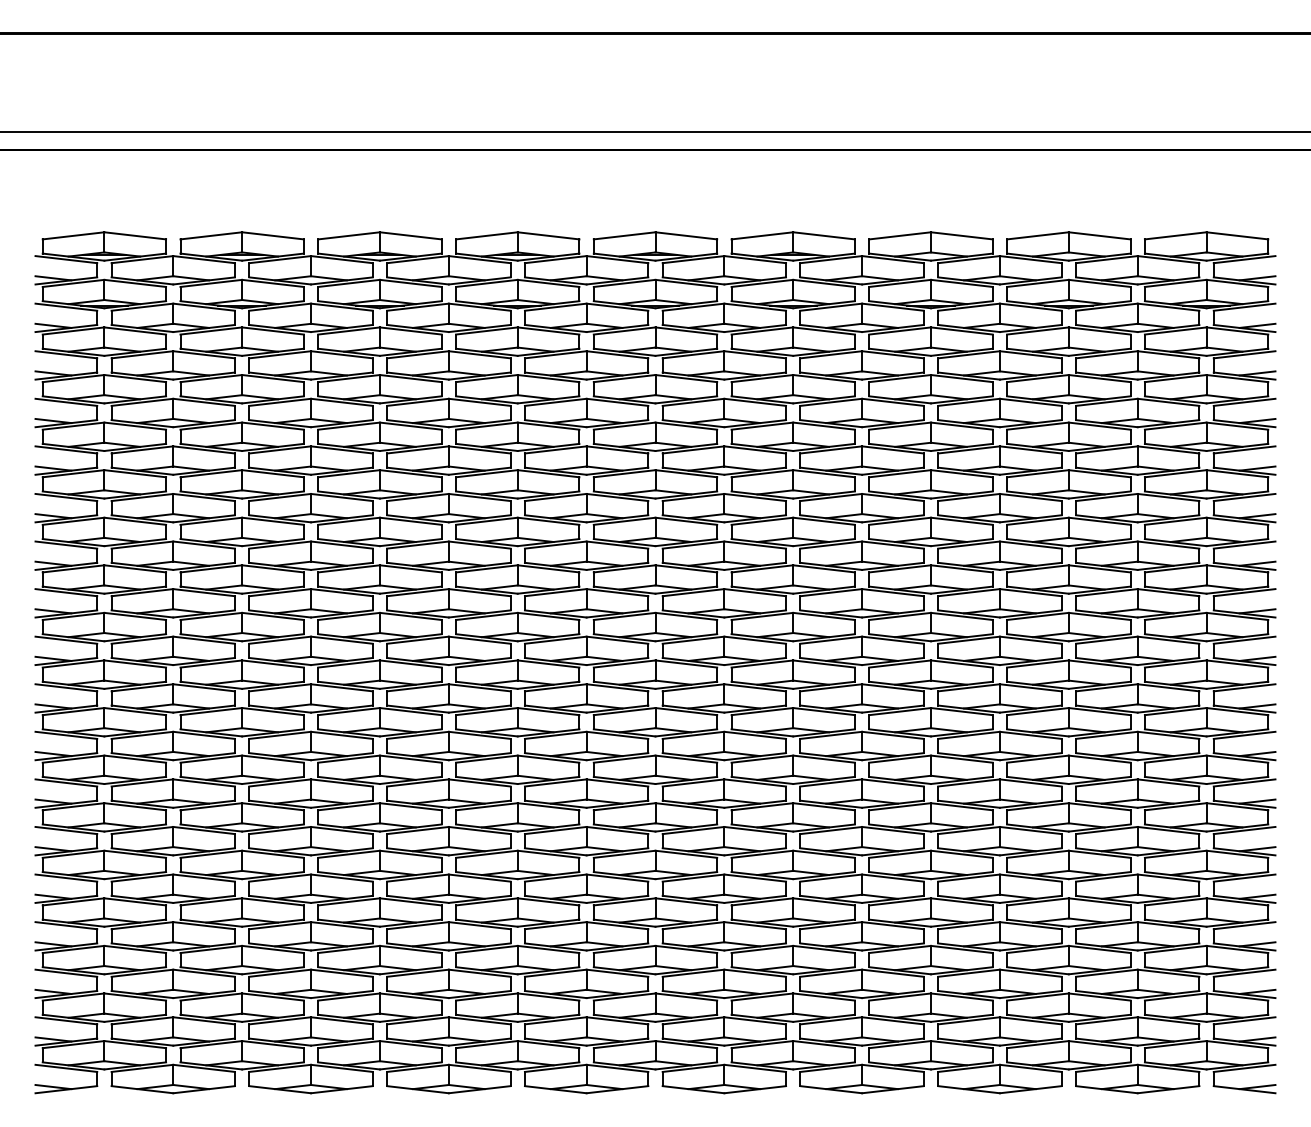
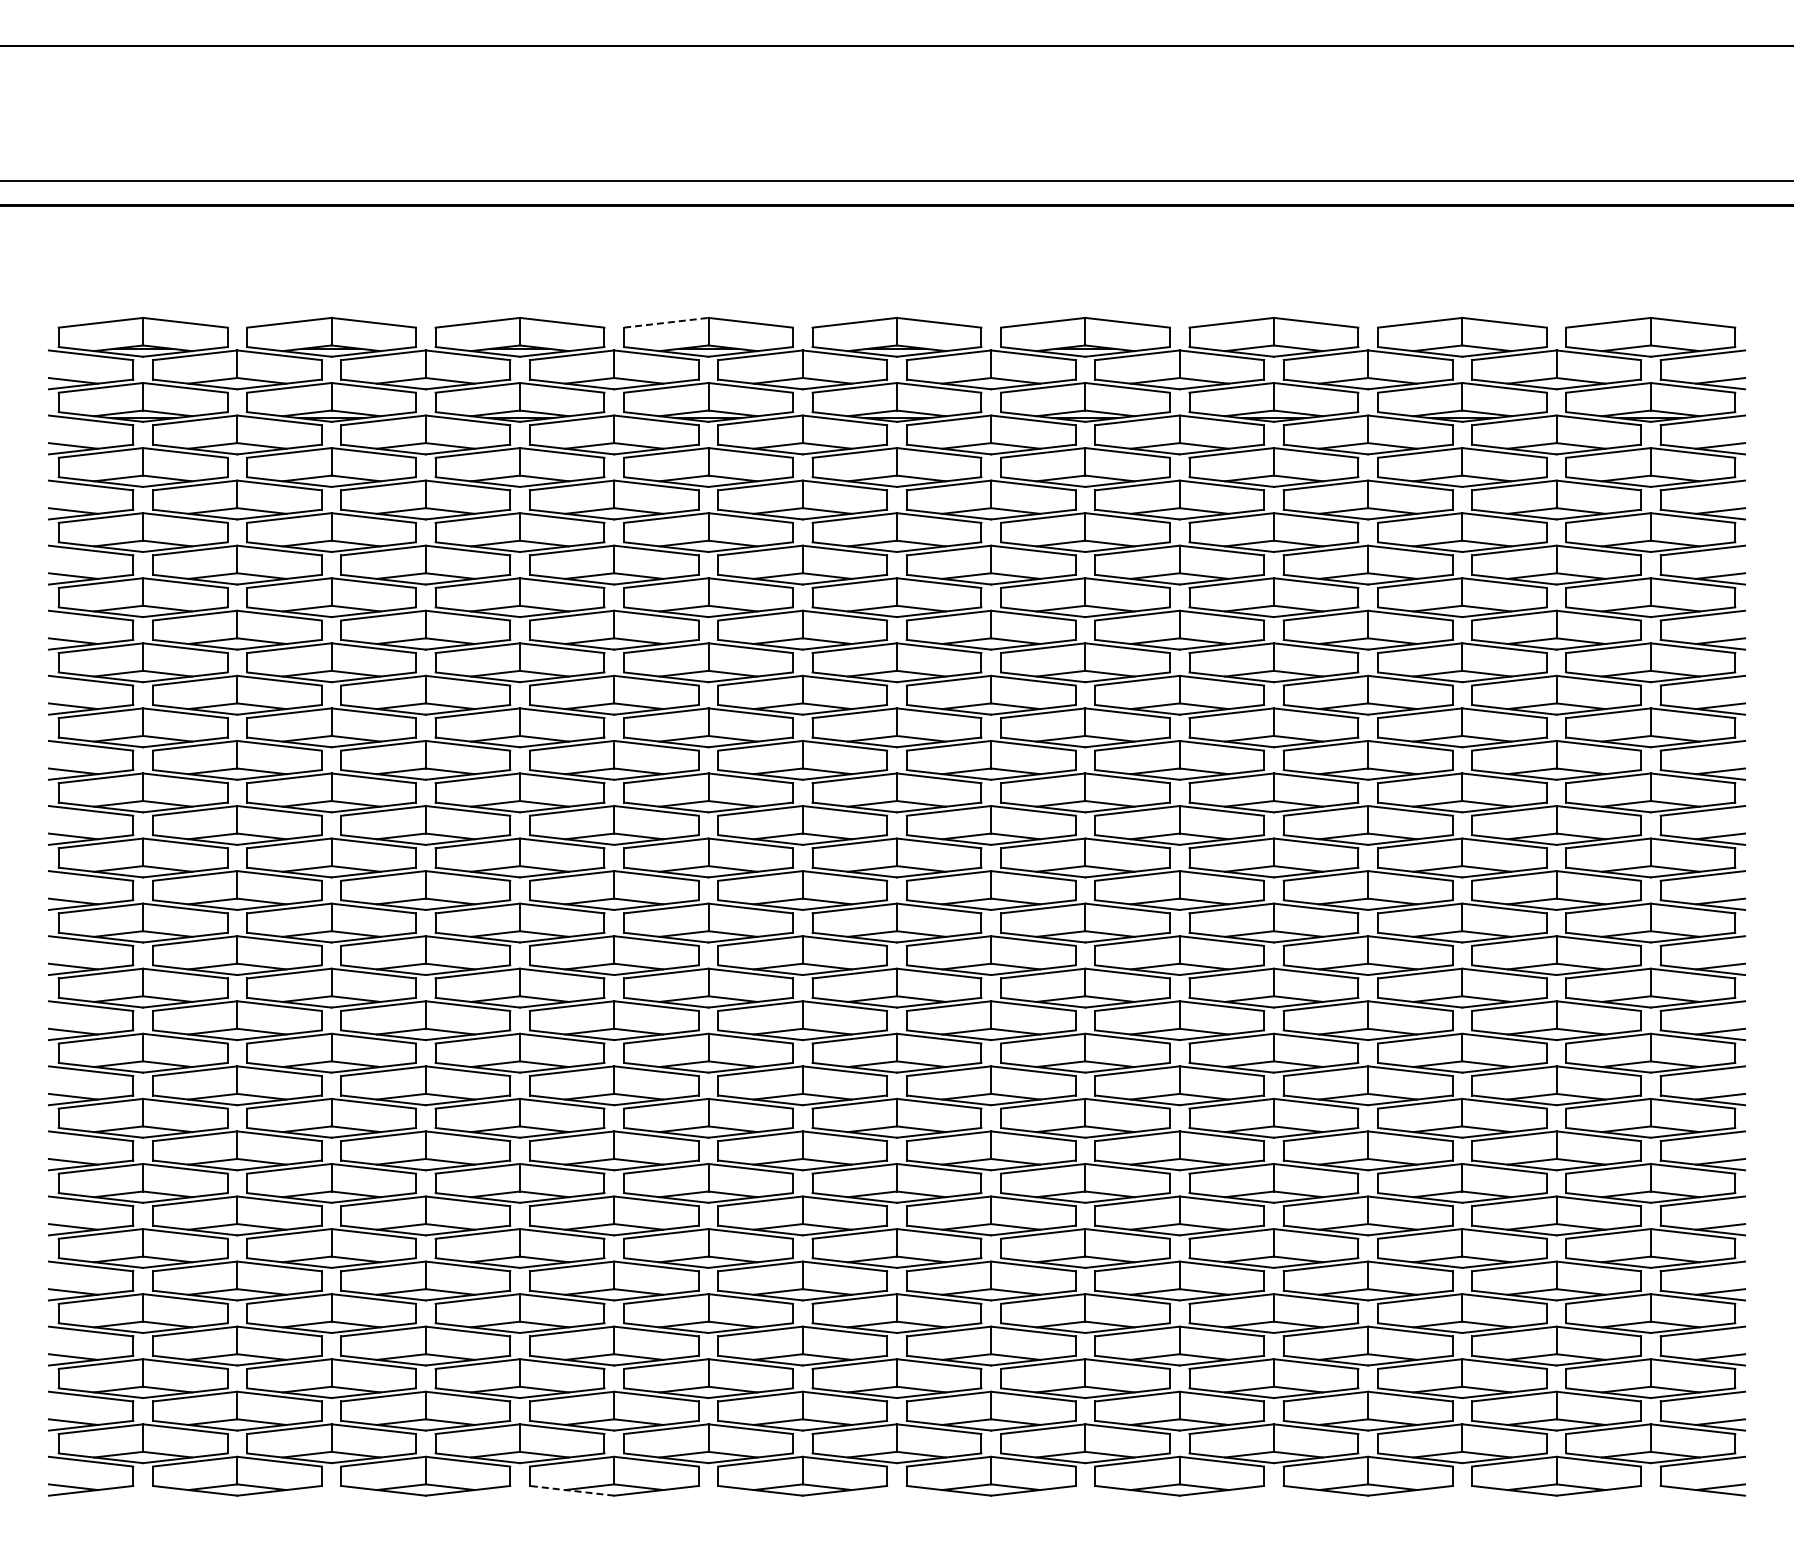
line: (487, 235) -> (666, 322), solid -> dashed
line: (417, 1089) -> (571, 1490), solid -> dashed

